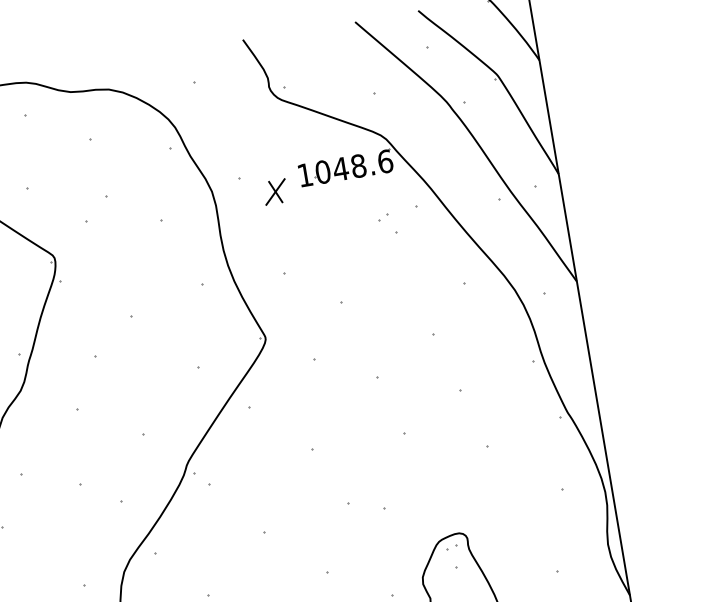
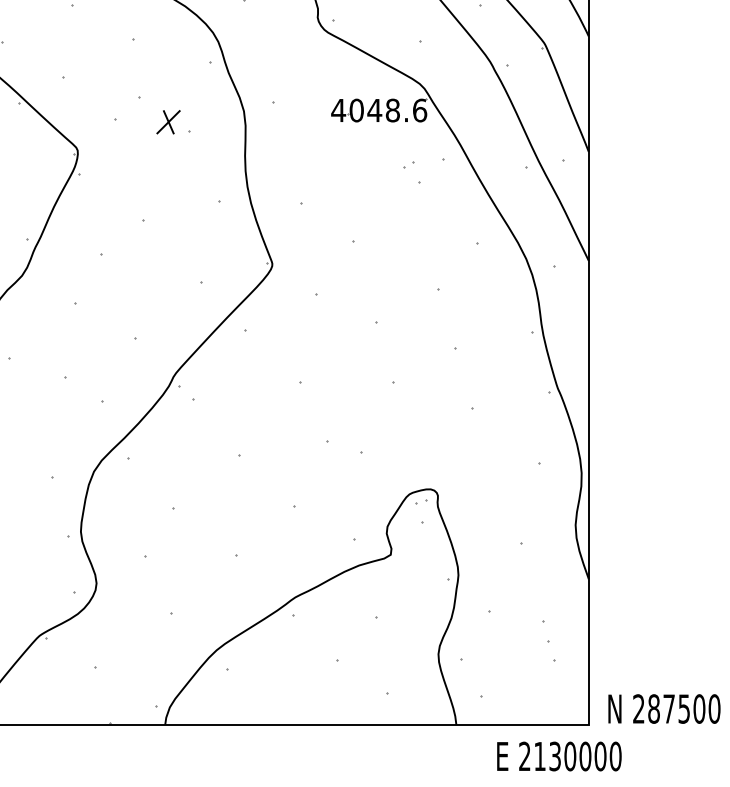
text: (305, 175) -> (338, 110), 1048.6 -> 4048.6
part: (275, 192) -> (168, 122), moved

